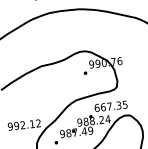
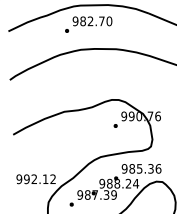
text: (111, 106) -> (141, 168), 667.35 -> 985.36
text: (84, 131) -> (106, 194), 987.49 -> 987.39

